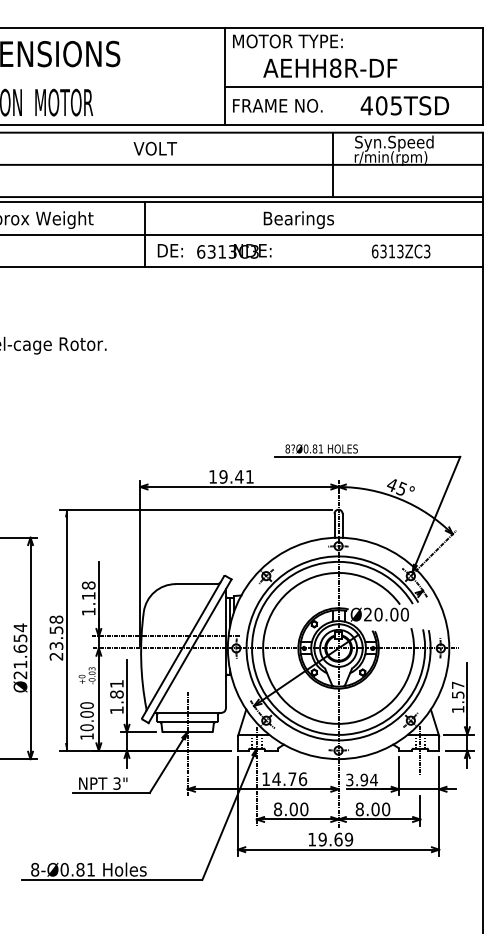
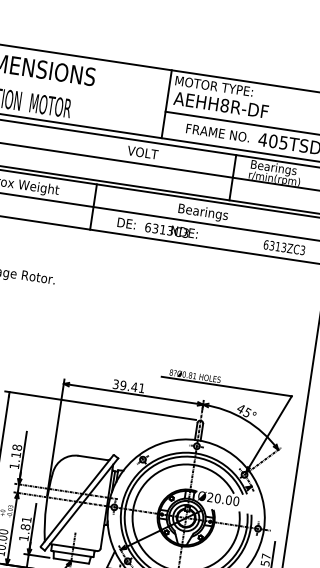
text: (330, 67) -> (221, 104), moved
text: (277, 105) -> (217, 132), moved
text: (394, 143) -> (278, 169), Syn.Speed -> Bearings
text: (155, 148) -> (143, 152), moved
text: (214, 251) -> (157, 228), moved
text: (401, 251) -> (284, 247), moved
text: (212, 476) -> (115, 384), 19.41 -> 39.41

